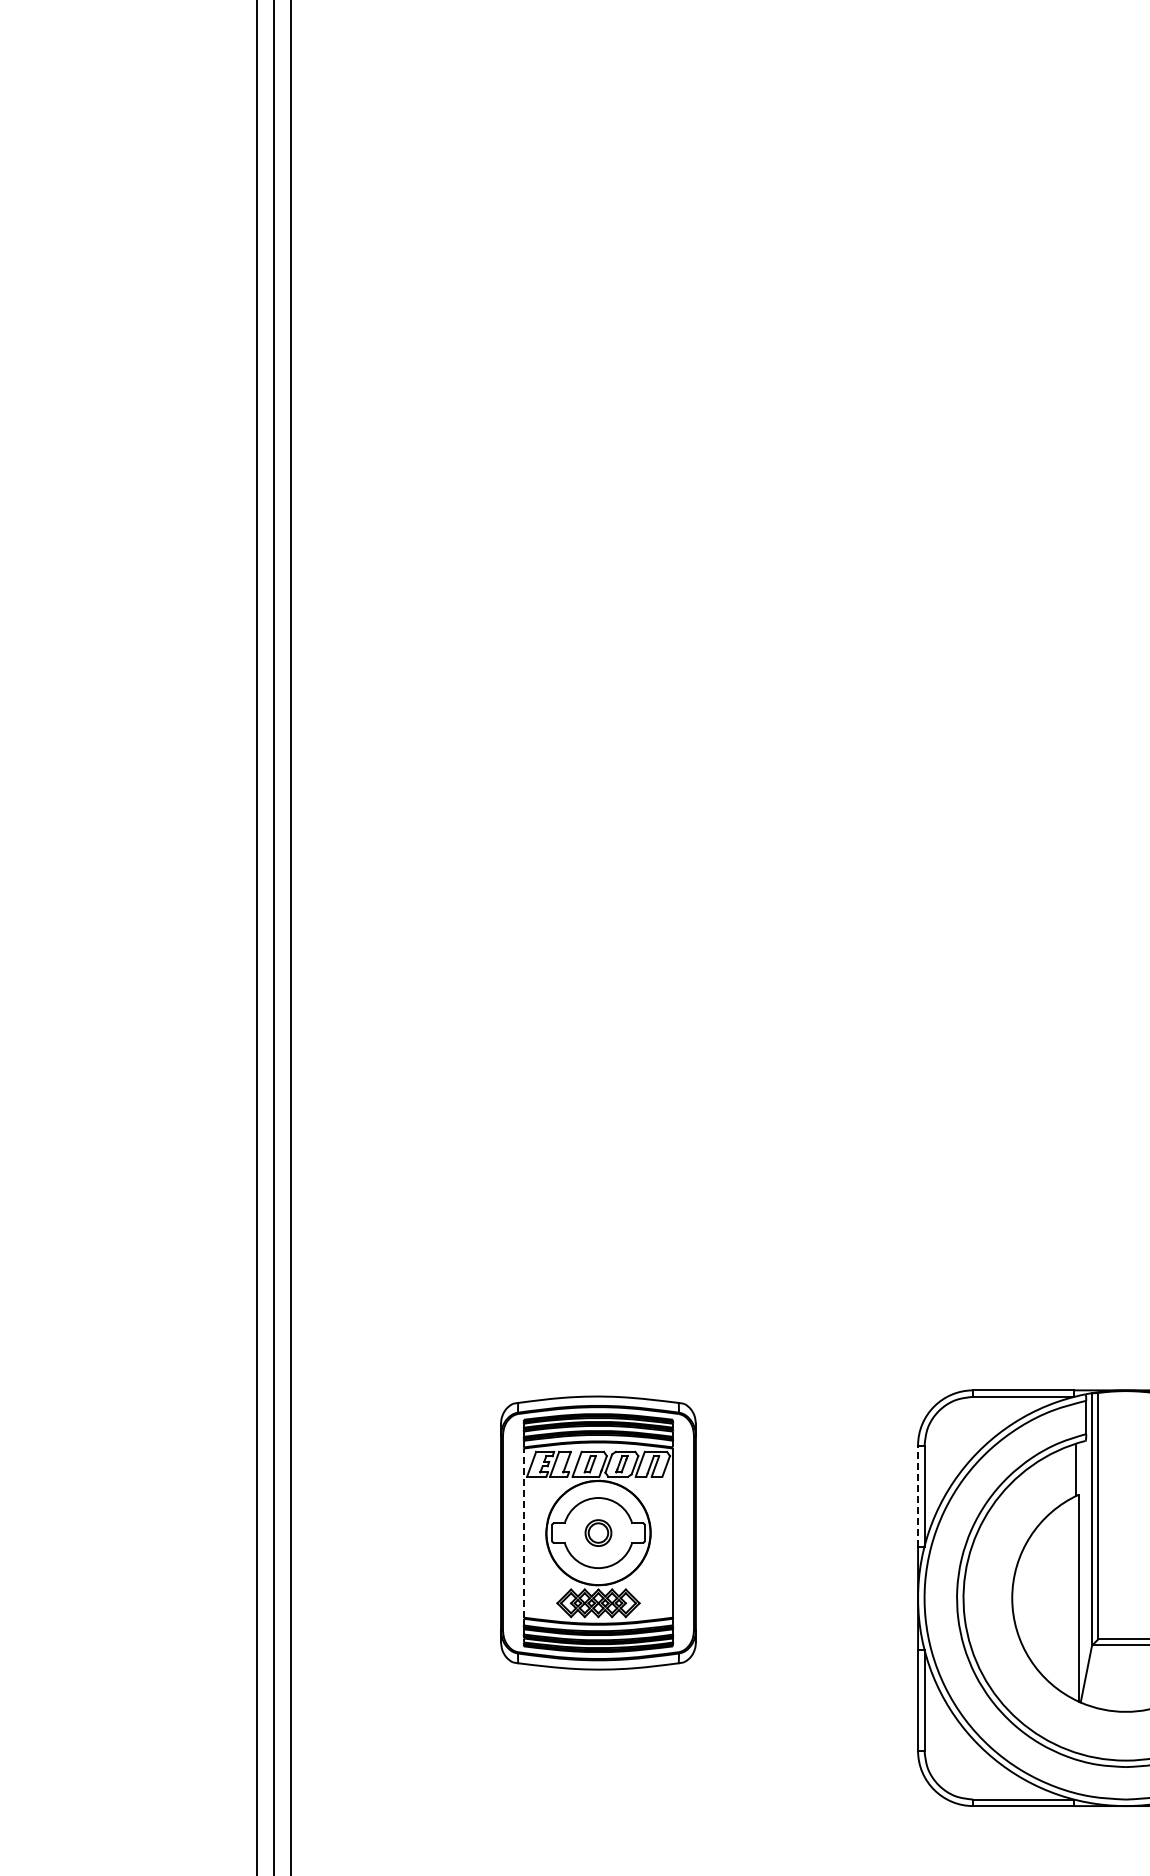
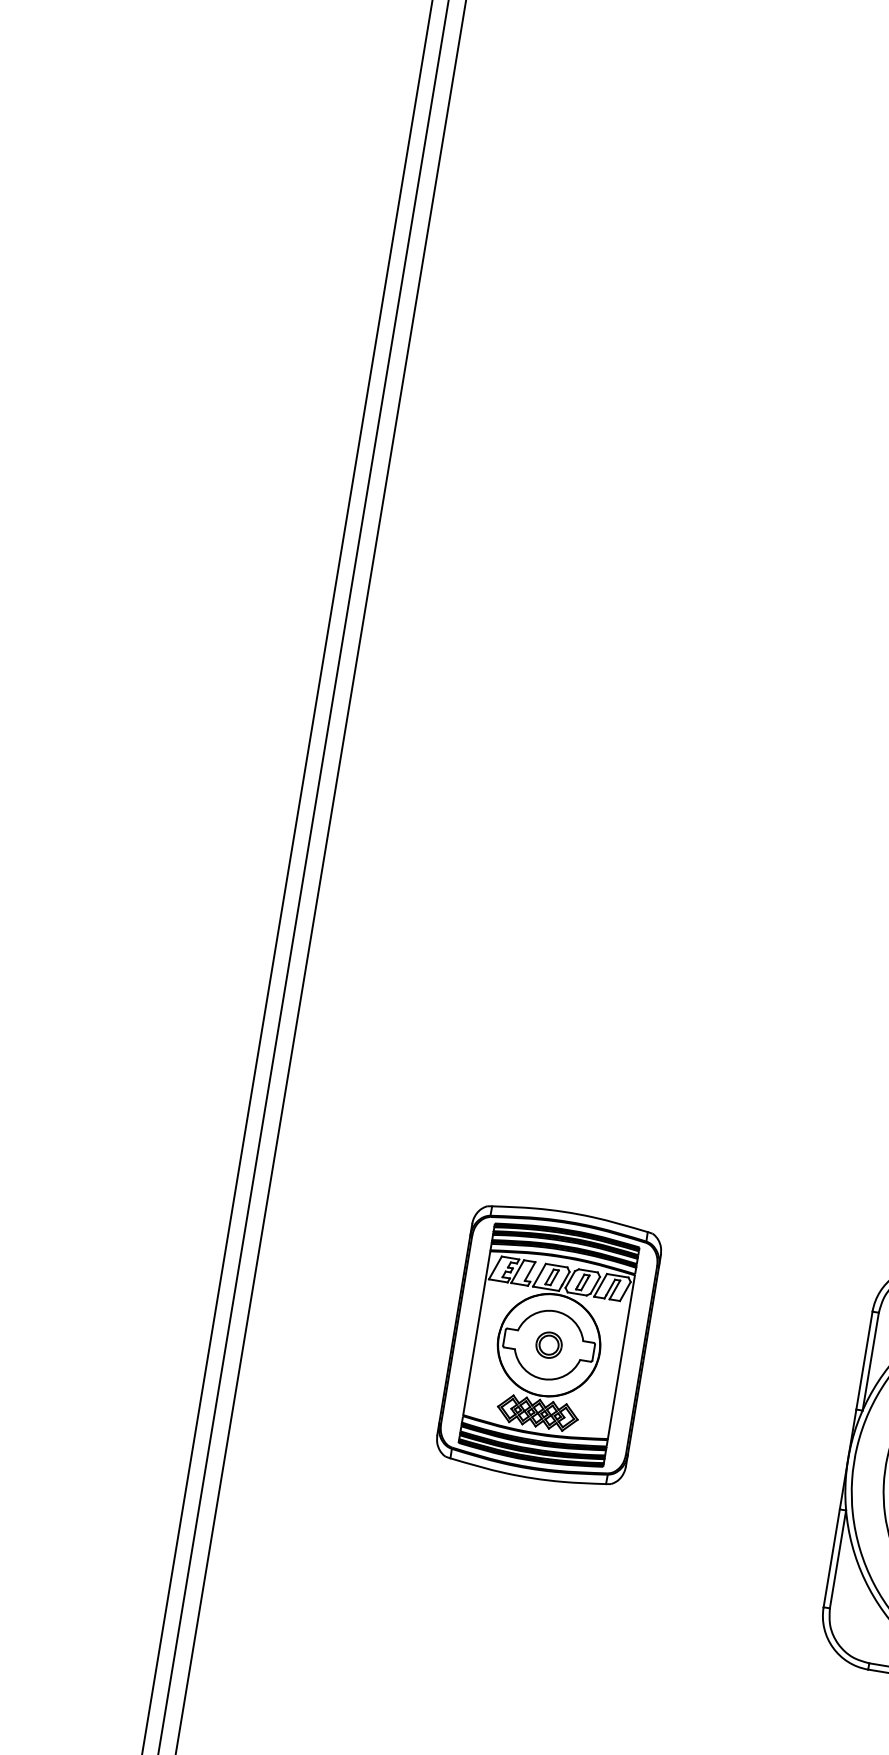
line: (918, 1496) -> (864, 1361), dashed -> solid
line: (523, 1533) -> (476, 1333), dashed -> solid

